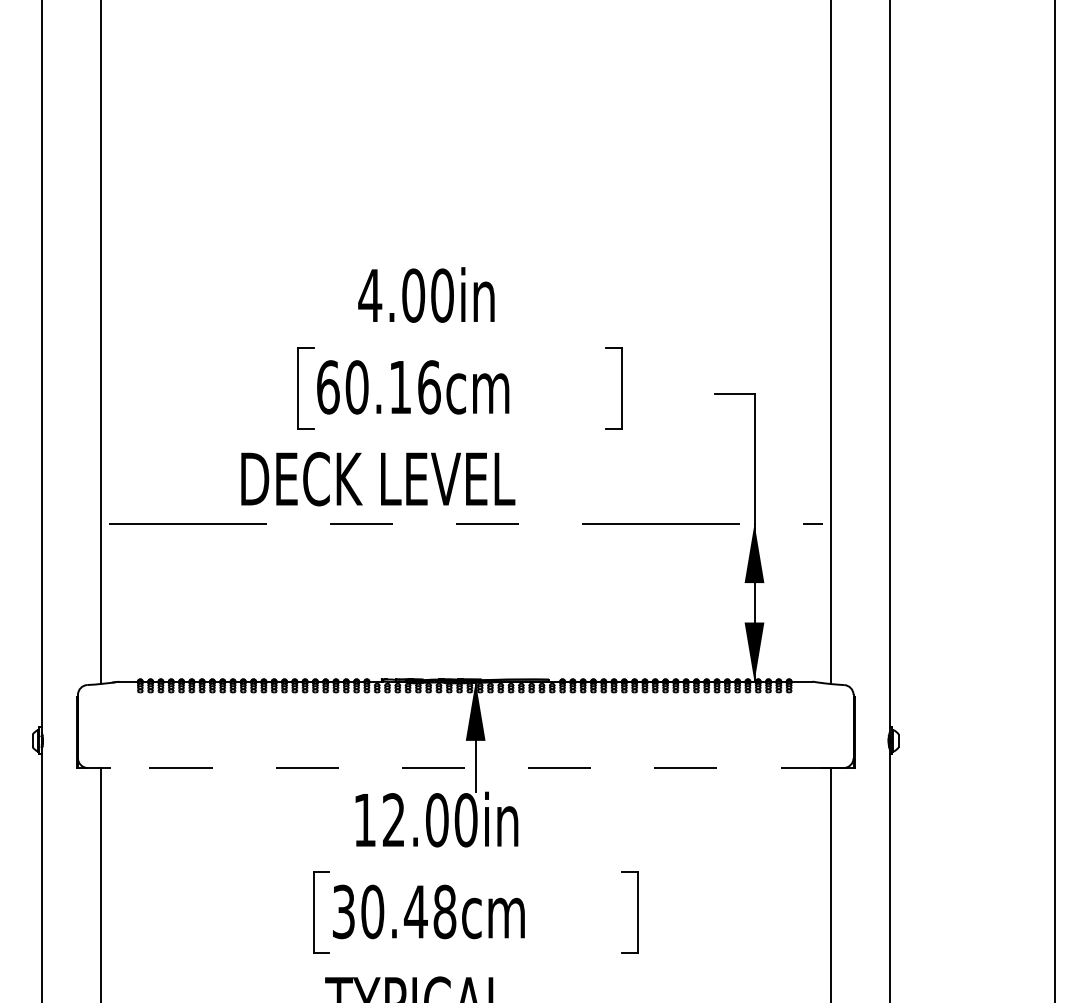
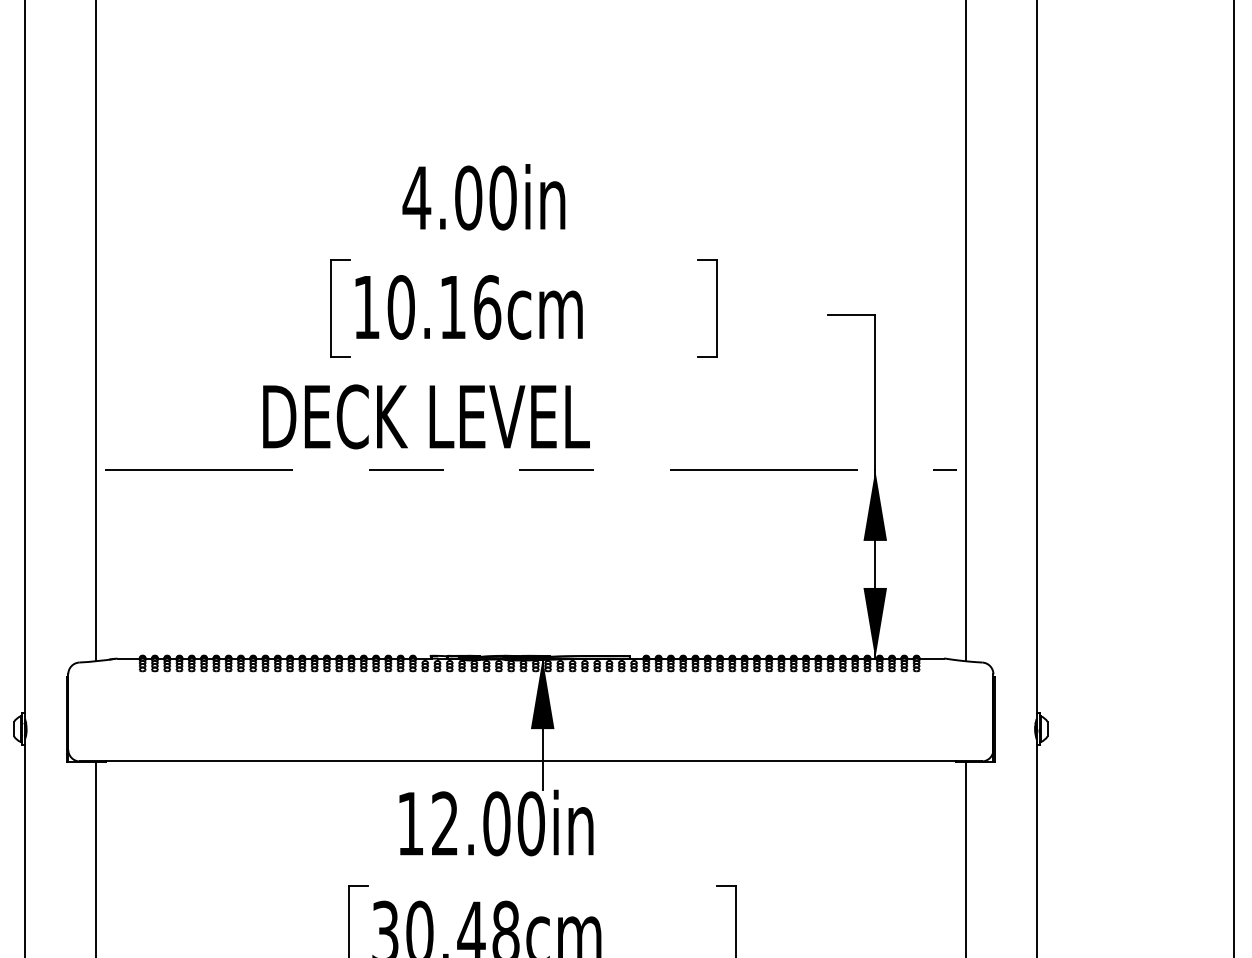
text: (328, 387) -> (367, 307), 60.16cm -> 10.16cm
line: (465, 768) -> (530, 762), dashed -> solid

